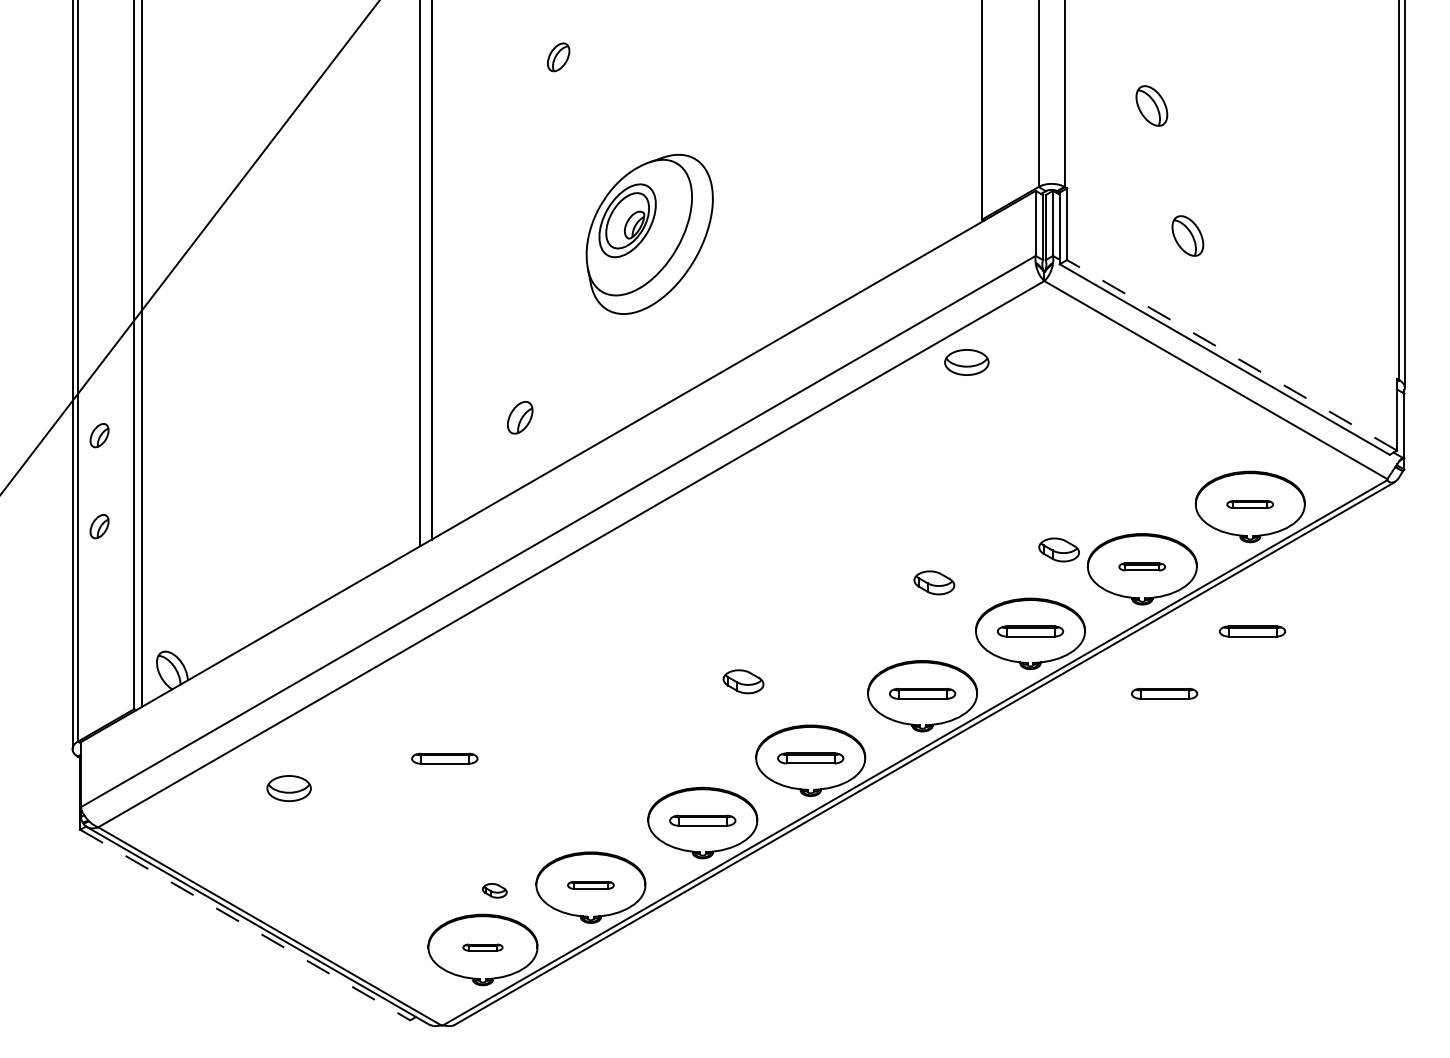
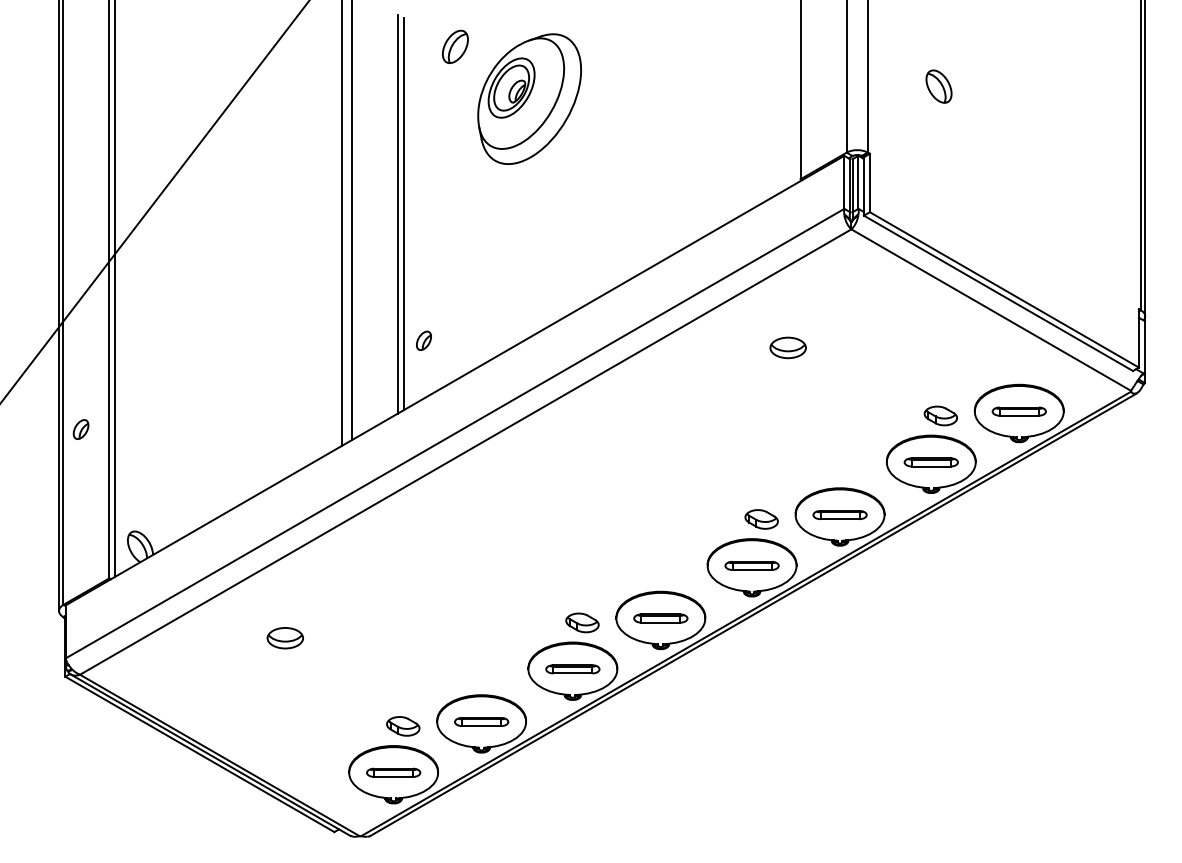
part: (558, 57) -> (455, 47), size x1.43
part: (649, 233) -> (529, 98), moved
part: (1187, 235) -> (968, 192), removed
line: (487, 262) -> (397, 214), added
line: (495, 262) -> (403, 214), added
line: (1232, 355) -> (1004, 290), dashed -> solid
part: (966, 362) -> (787, 347), moved
part: (519, 417) -> (423, 340), size x0.71
part: (99, 435) -> (81, 355), removed
part: (1249, 504) -> (1018, 411), size x1.43
part: (1058, 549) -> (940, 415), moved
part: (1141, 566) -> (930, 462), size x1.43
part: (934, 582) -> (761, 519), moved
part: (1252, 631) -> (1021, 515), removed
part: (743, 681) -> (582, 622), moved
part: (1164, 693) -> (949, 565), removed
part: (444, 758) -> (362, 618), removed
part: (288, 788) -> (284, 638), moved
part: (590, 885) -> (481, 722), size x1.43
part: (494, 890) -> (403, 726), size x1.67
line: (245, 925) -> (200, 754), dashed -> solid
part: (482, 947) -> (393, 772), size x1.67

